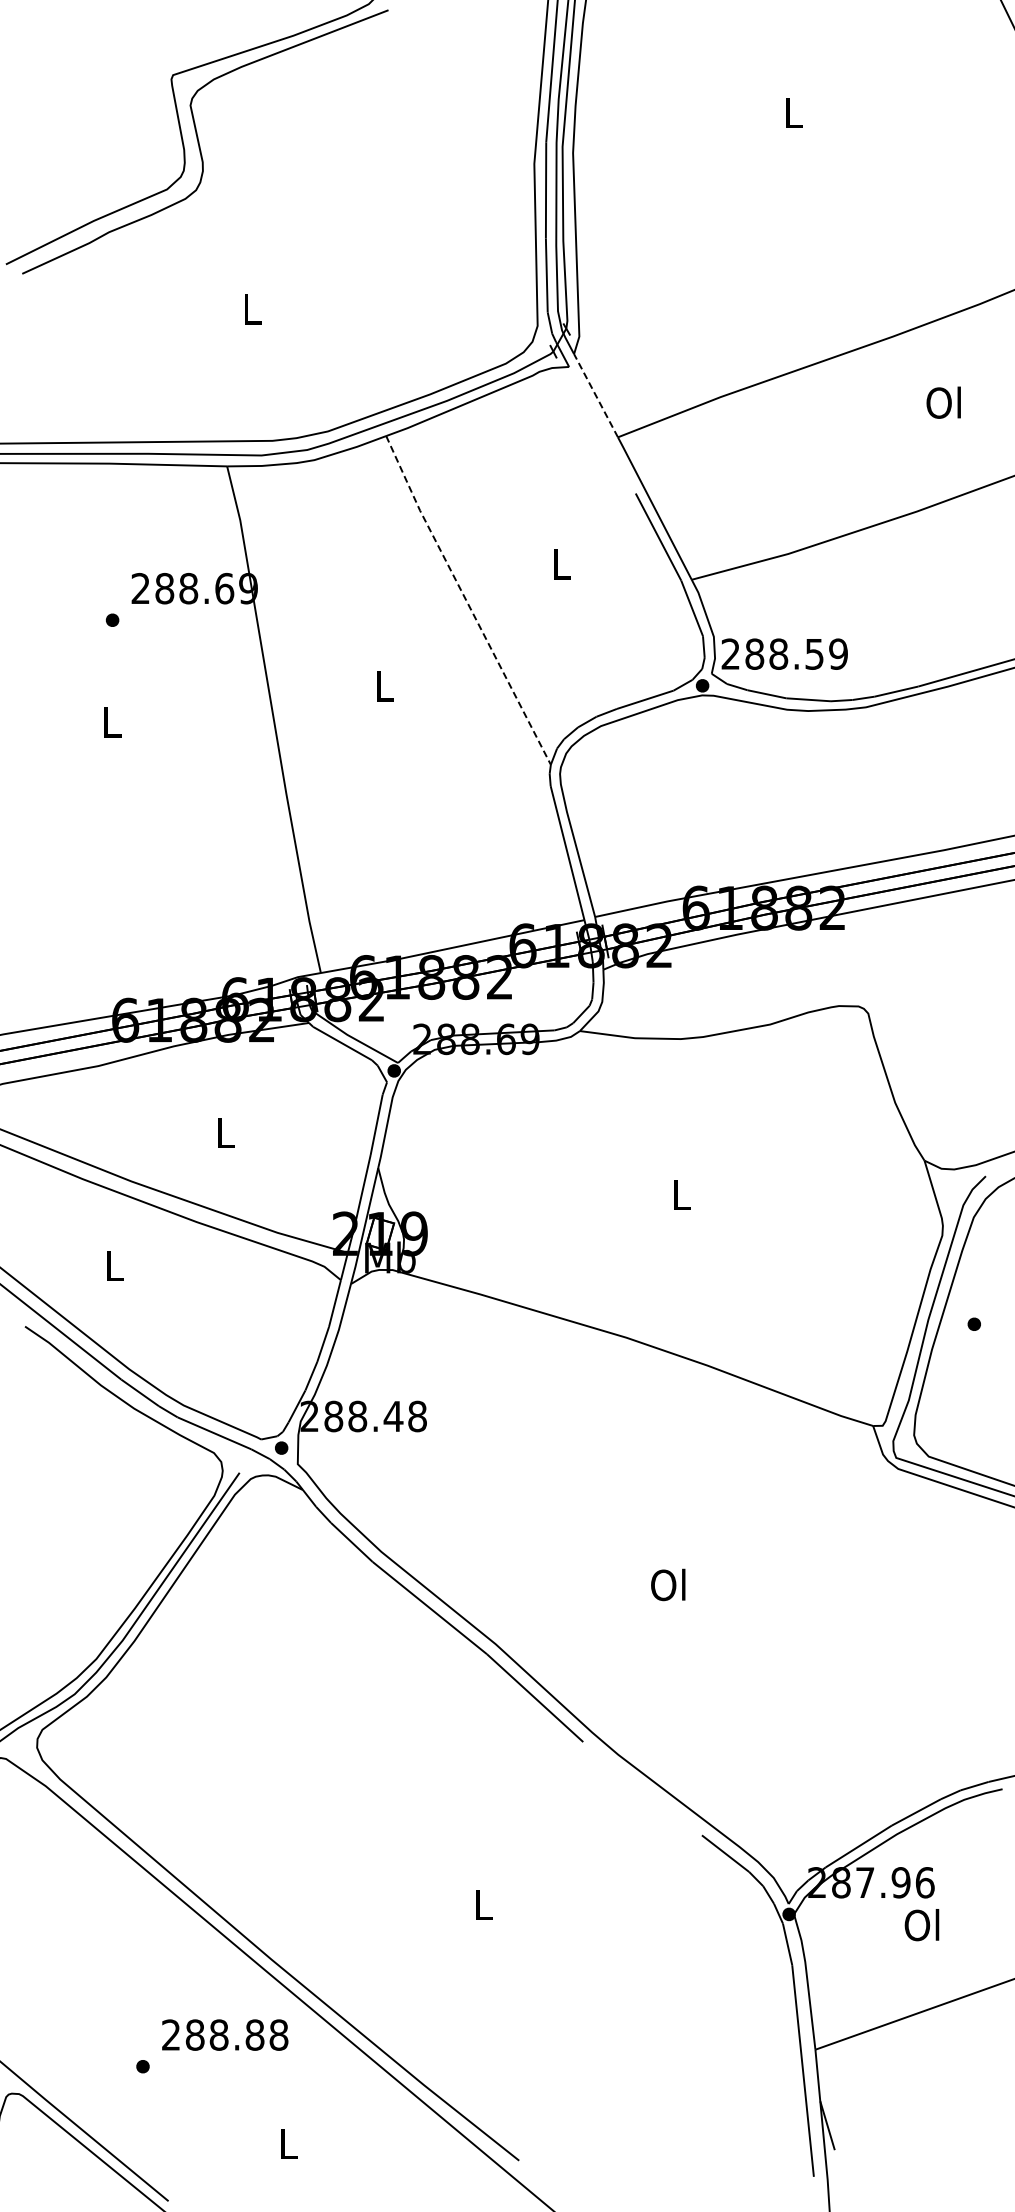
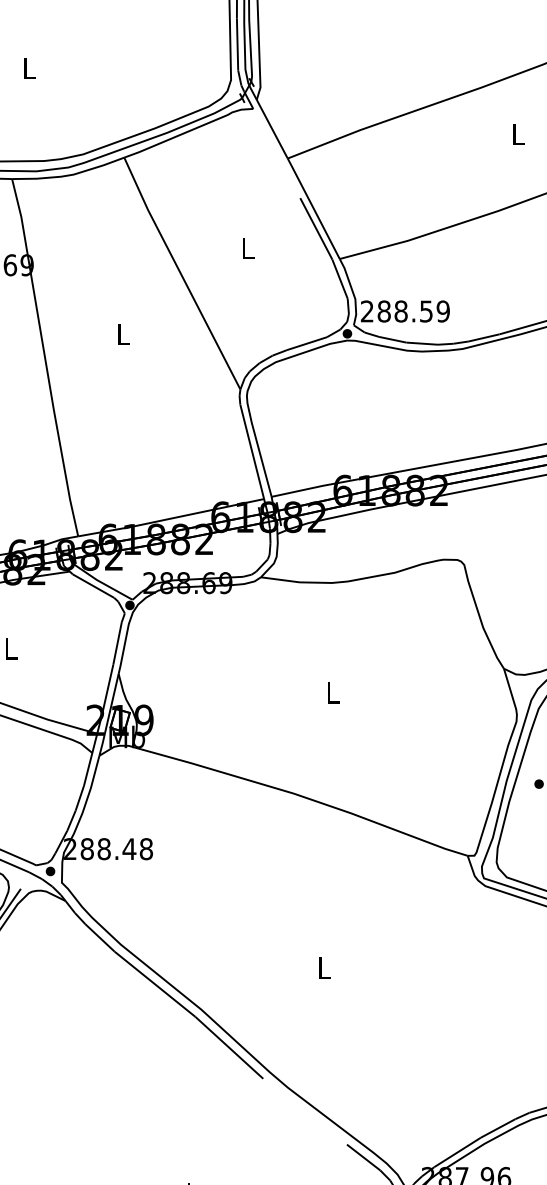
line: (595, 395) -> (271, 129), dashed -> solid
text: (943, 402) -> (517, 133), Ol -> L
line: (466, 601) -> (180, 274), dashed -> solid
text: (668, 1584) -> (323, 967), Ol -> L

